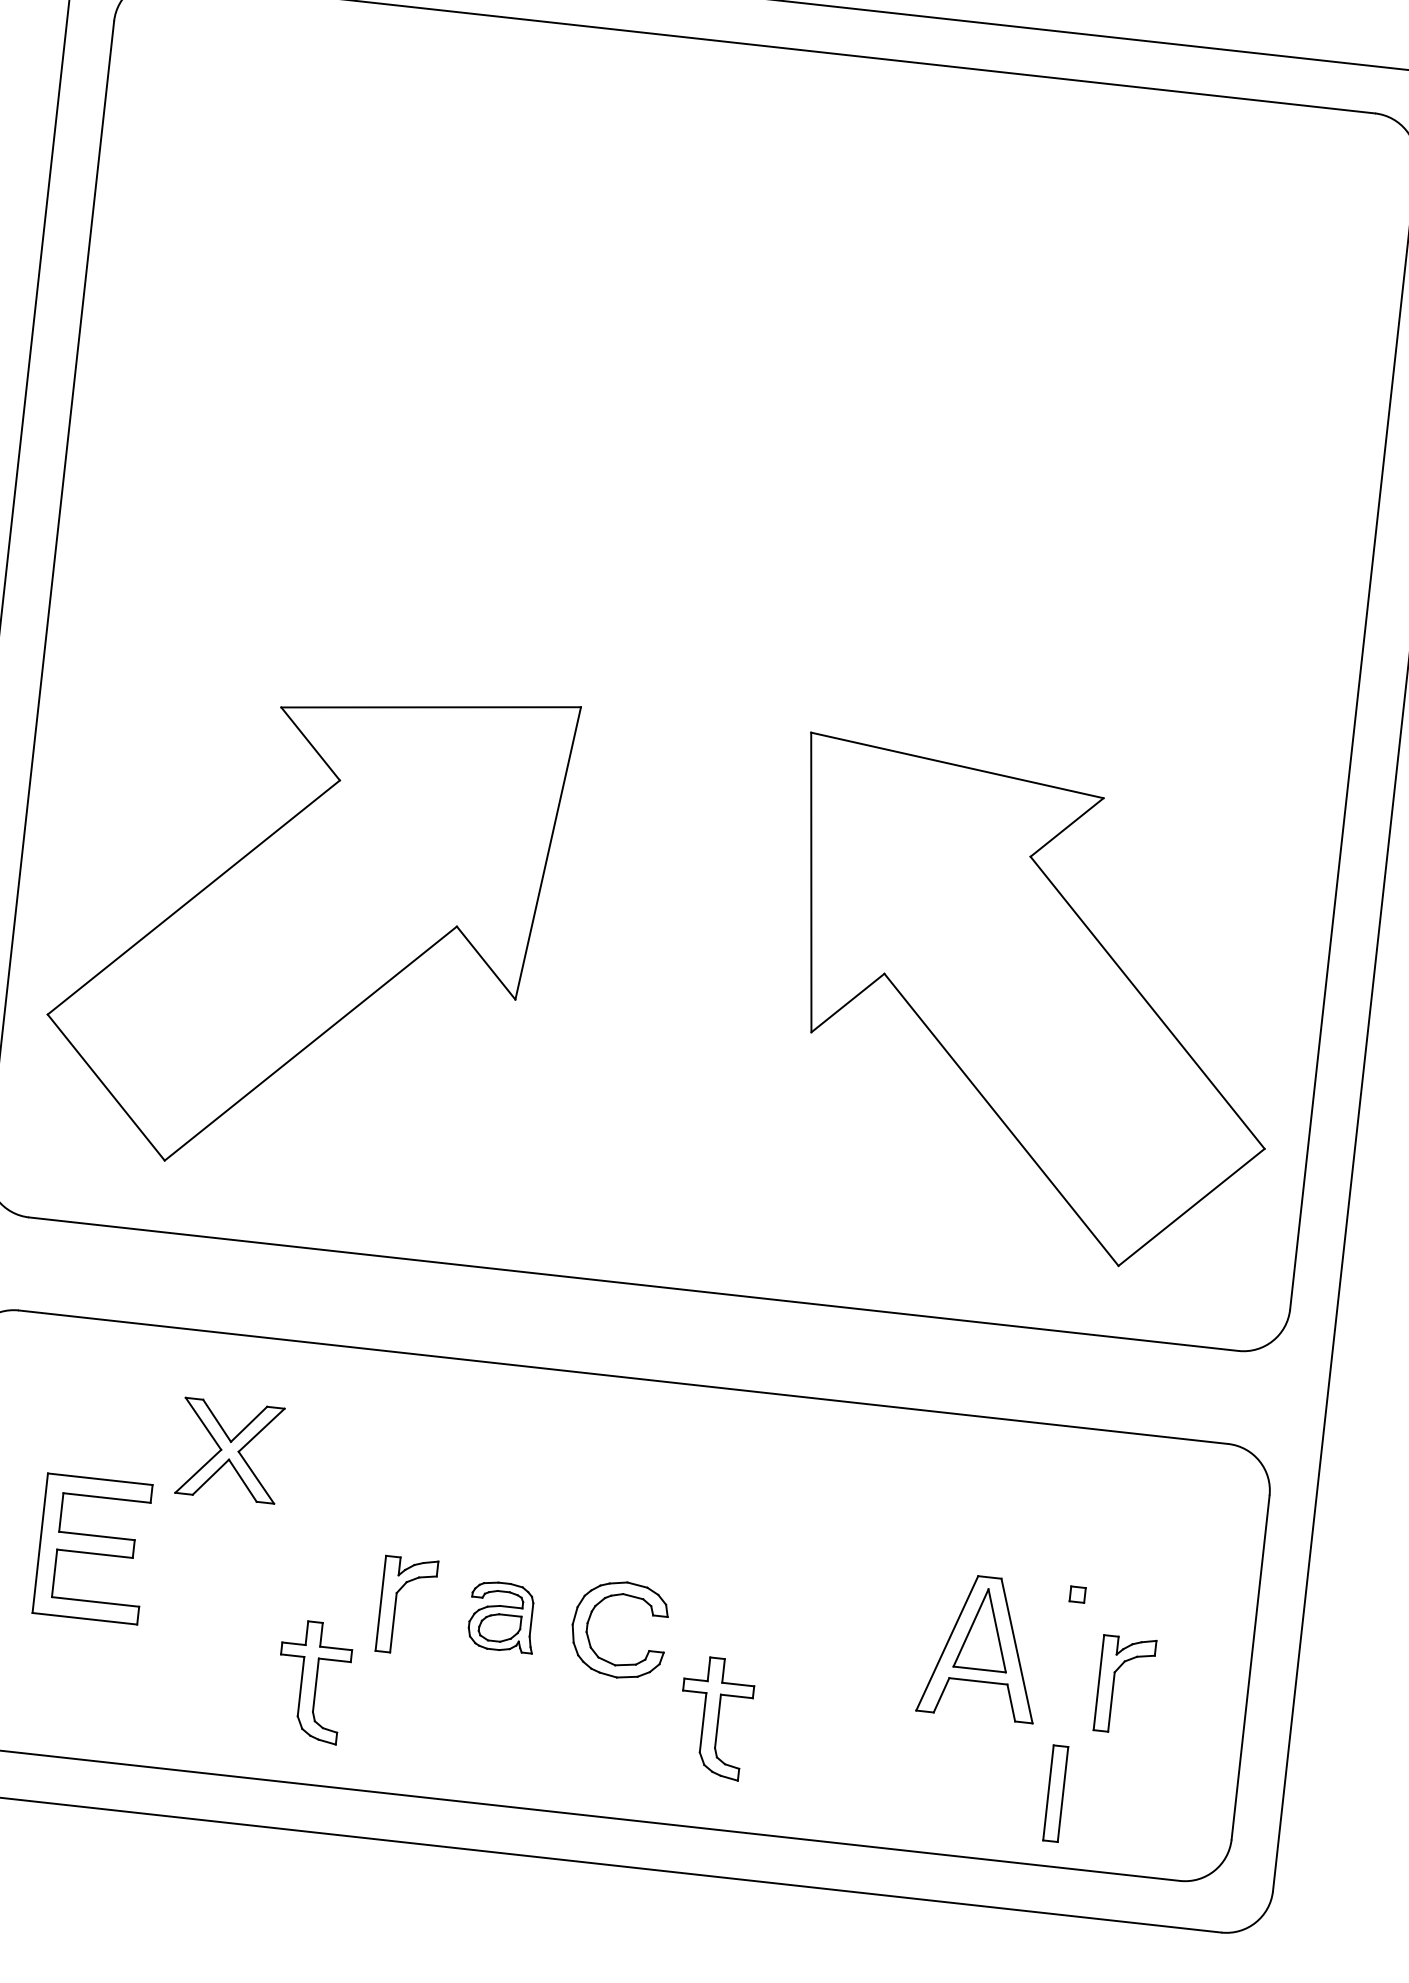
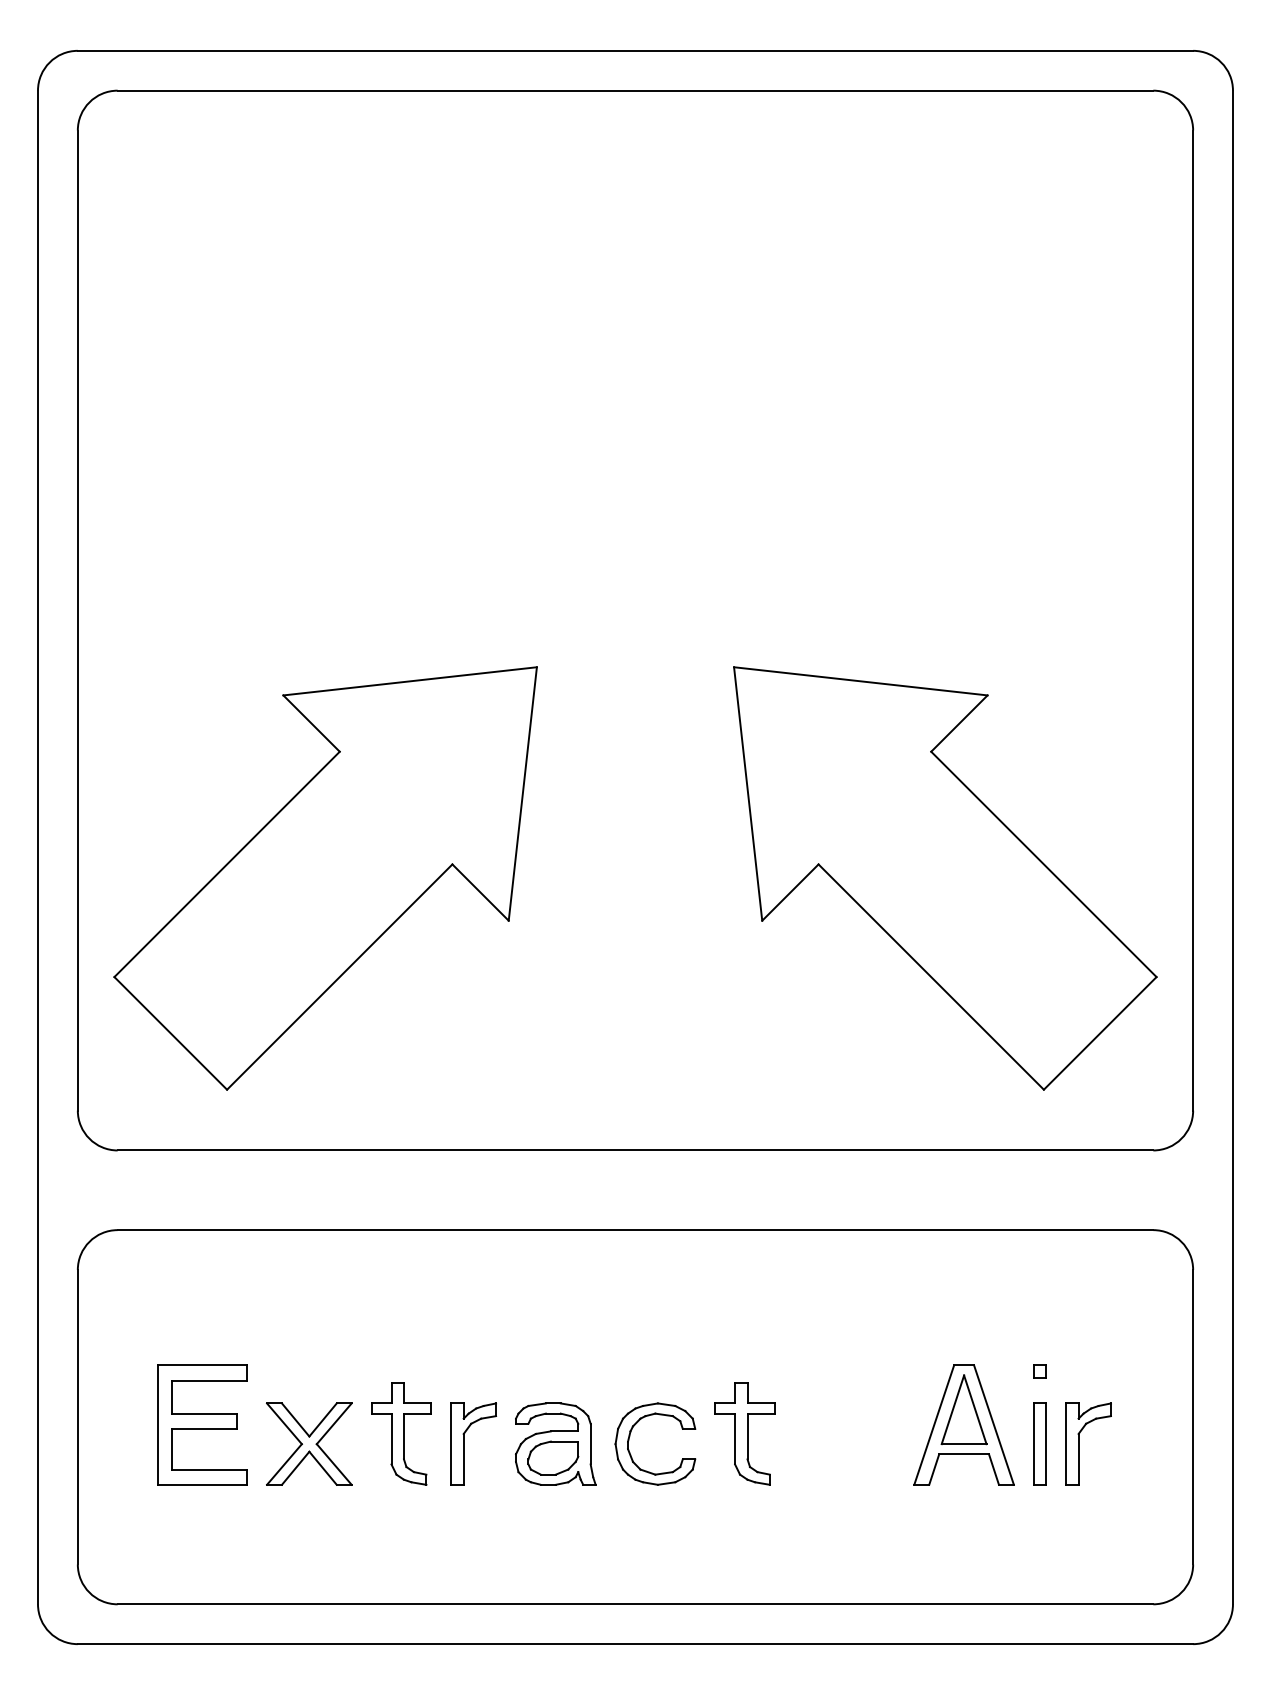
part: (230, 1450) -> (309, 1443), moved
part: (502, 1616) -> (555, 1443), size x1.43
part: (313, 1681) -> (401, 1433), moved
part: (714, 1717) -> (744, 1433), moved
part: (1055, 1792) -> (1039, 1443), moved

